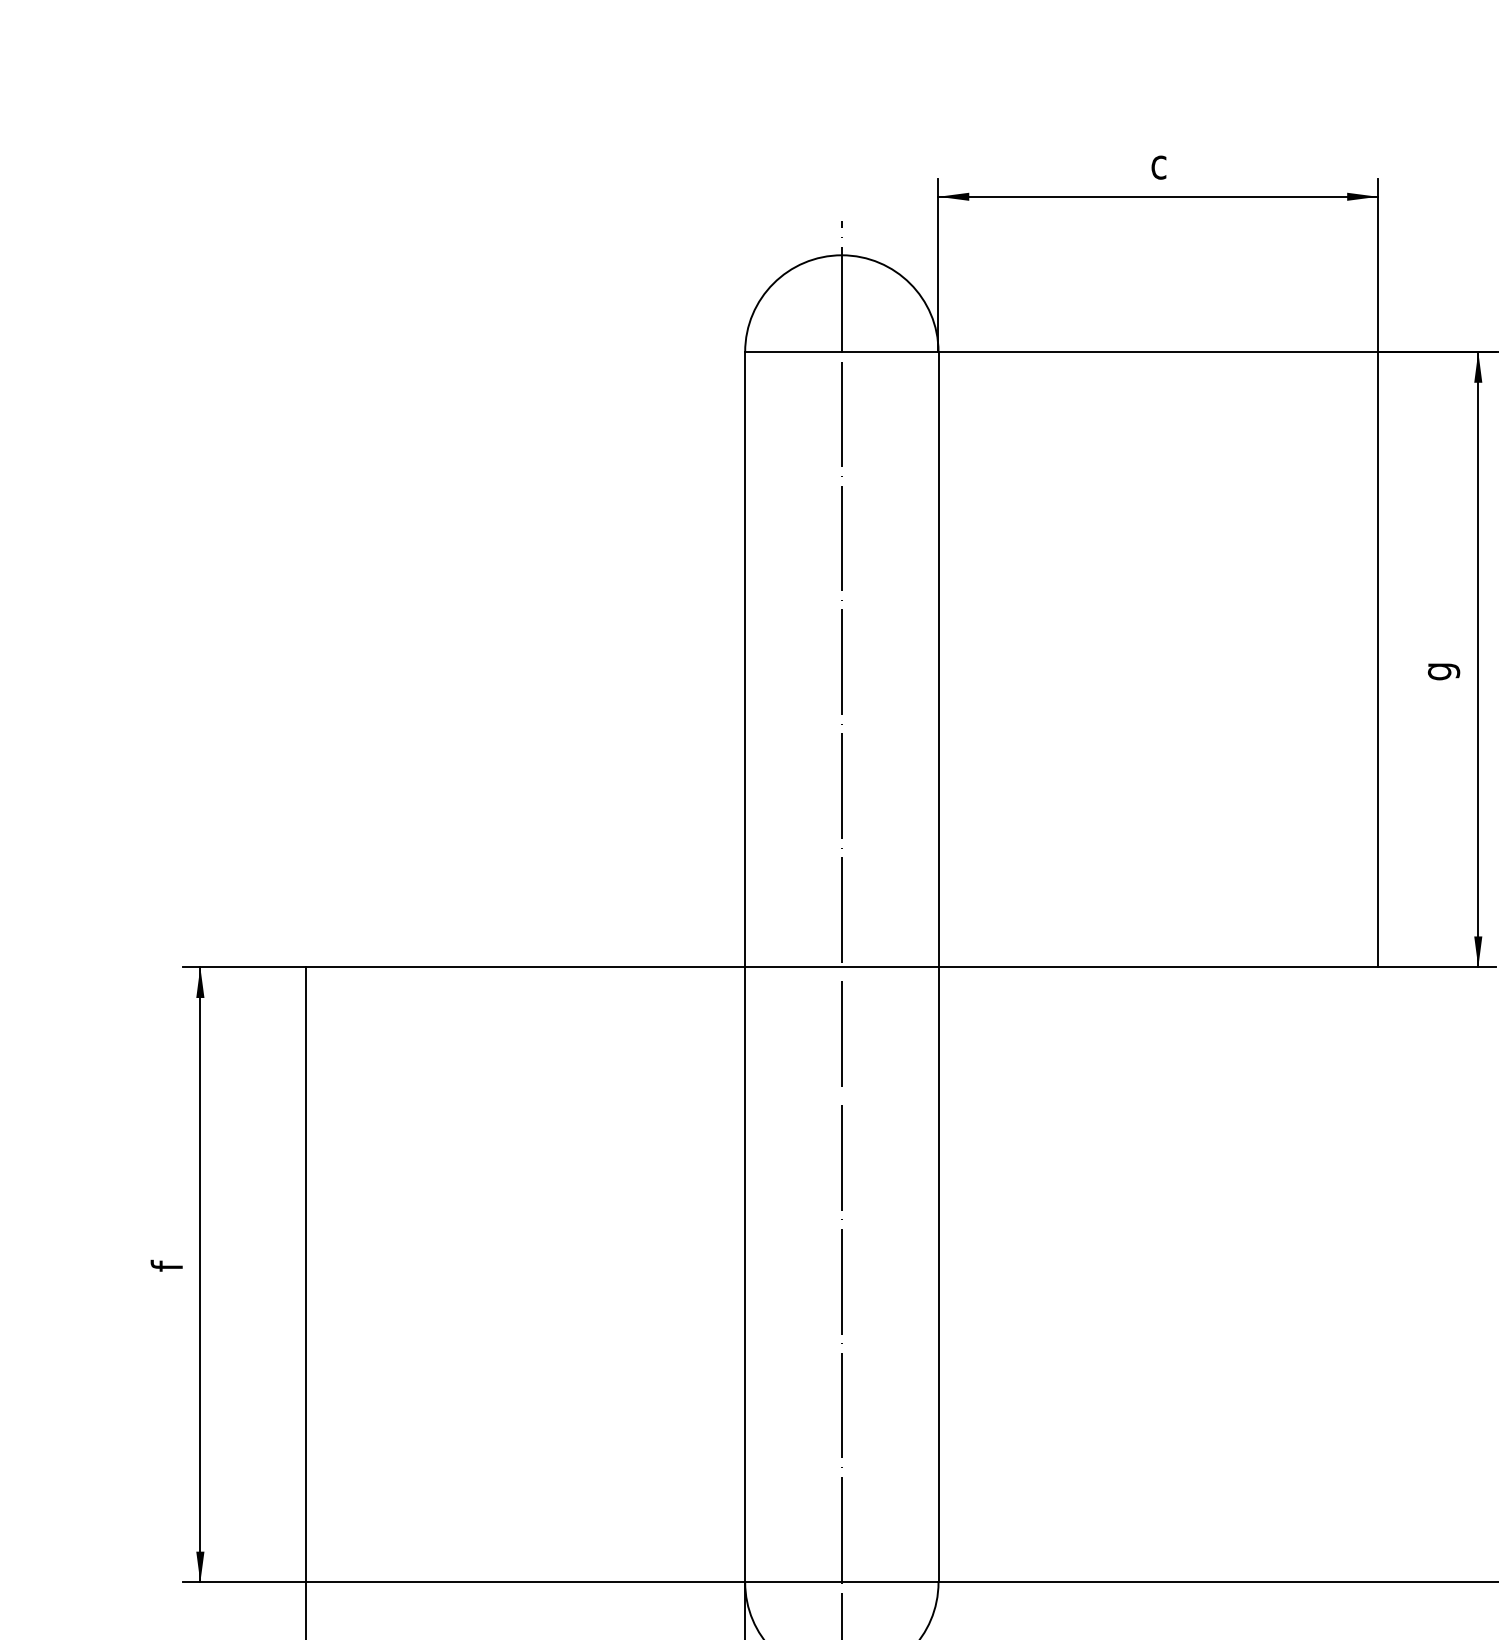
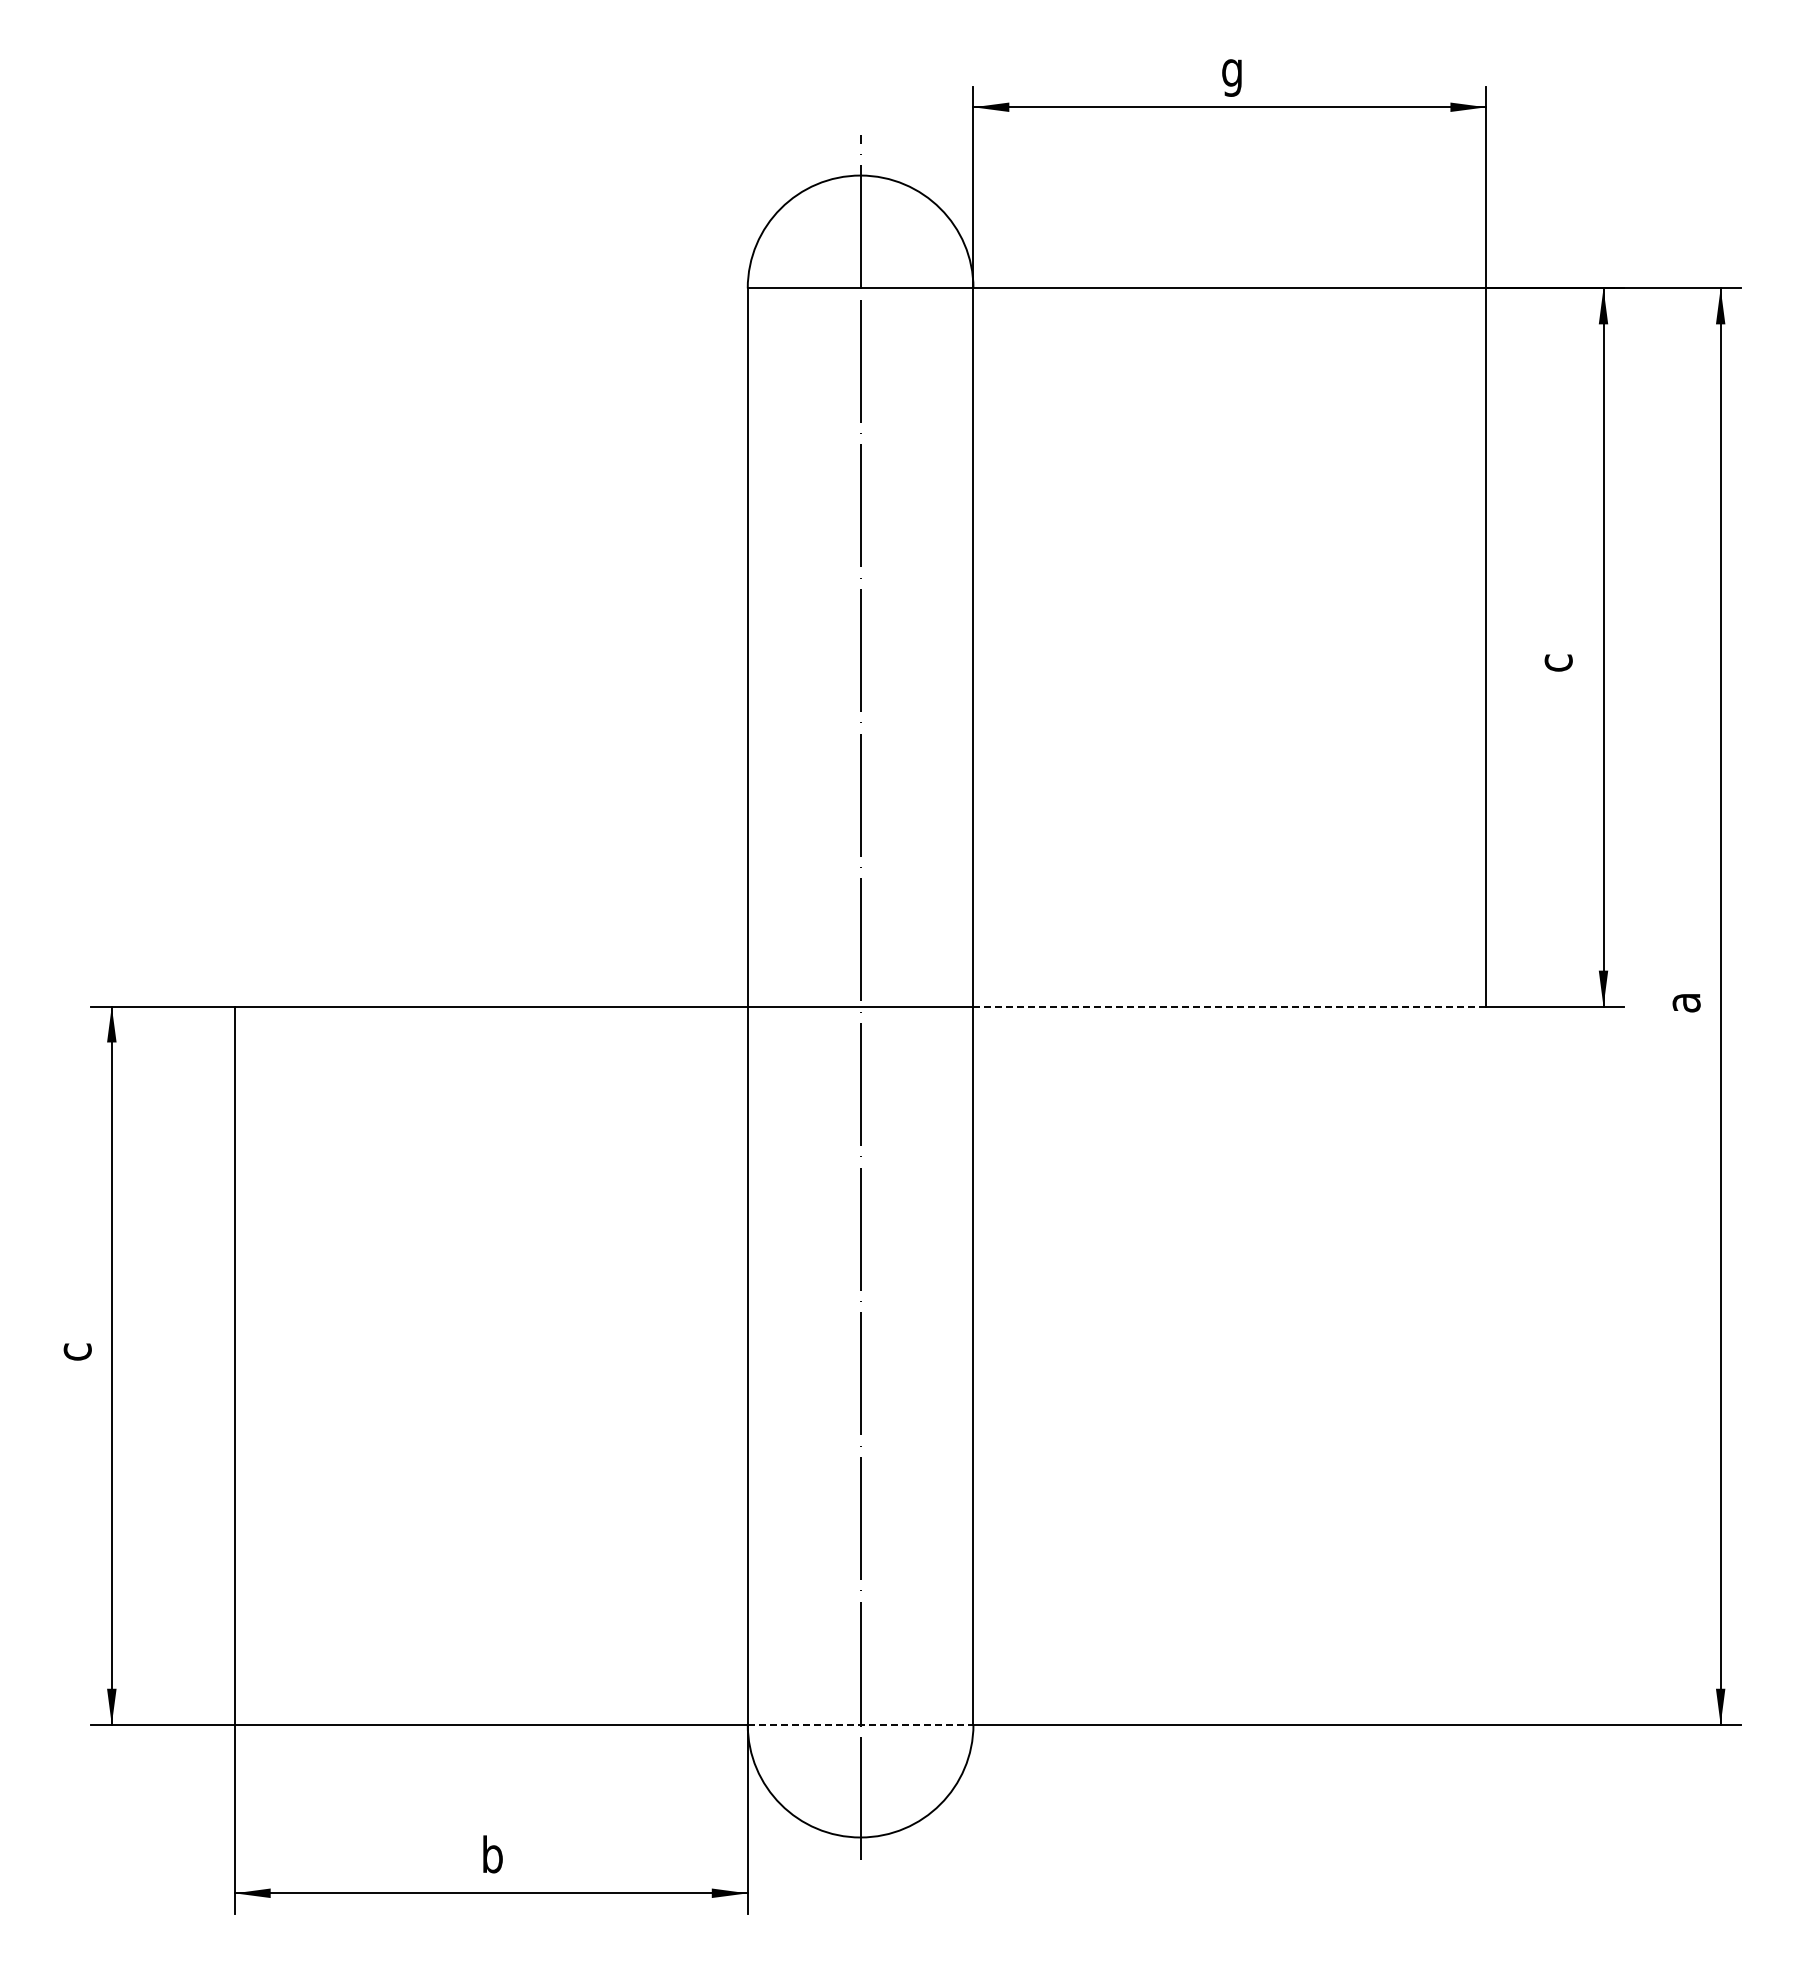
text: (1159, 171) -> (1231, 77), c -> g
text: (1444, 671) -> (1563, 661), g -> c
line: (1158, 967) -> (1230, 1006), solid -> dashed
text: (166, 1263) -> (72, 1352), f -> c
line: (841, 1582) -> (860, 1724), solid -> dashed

